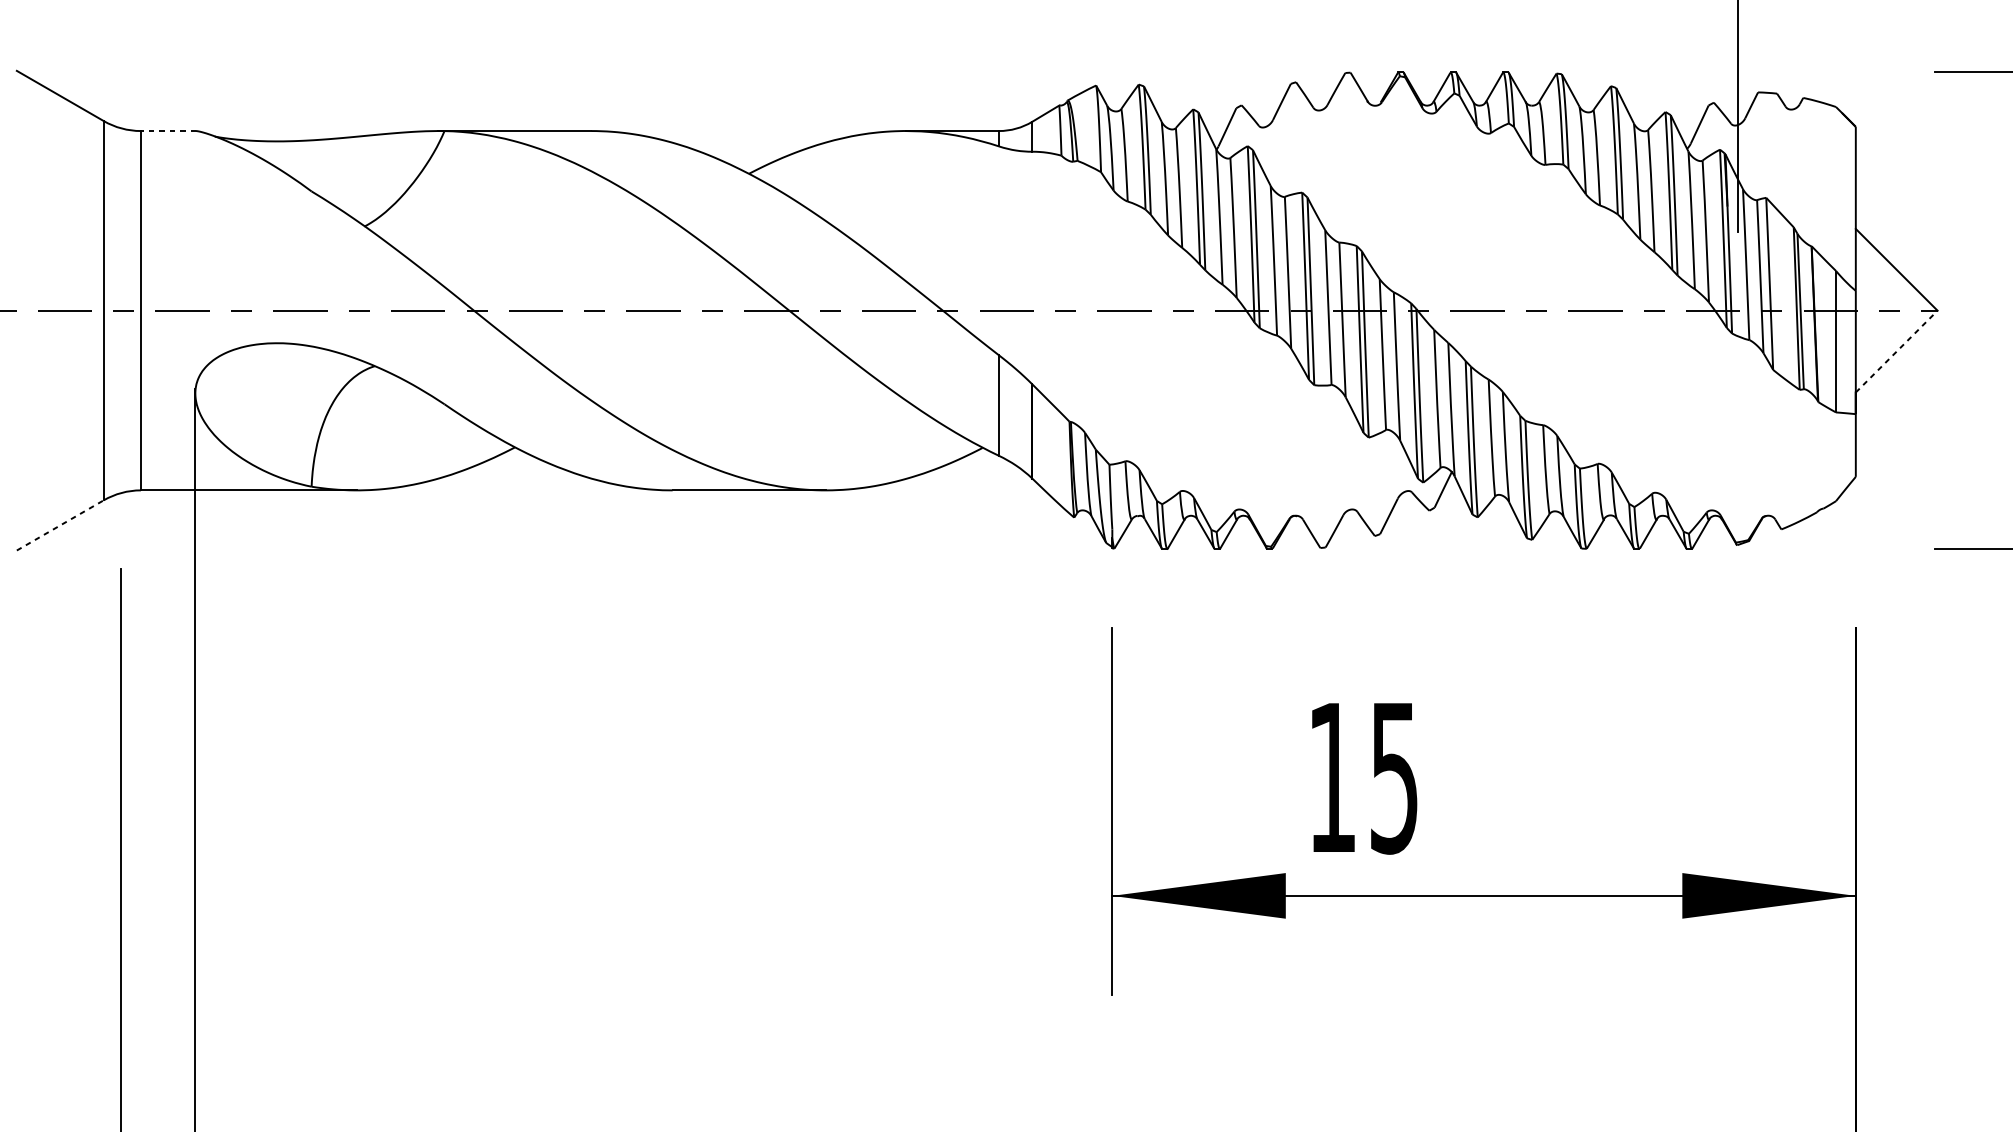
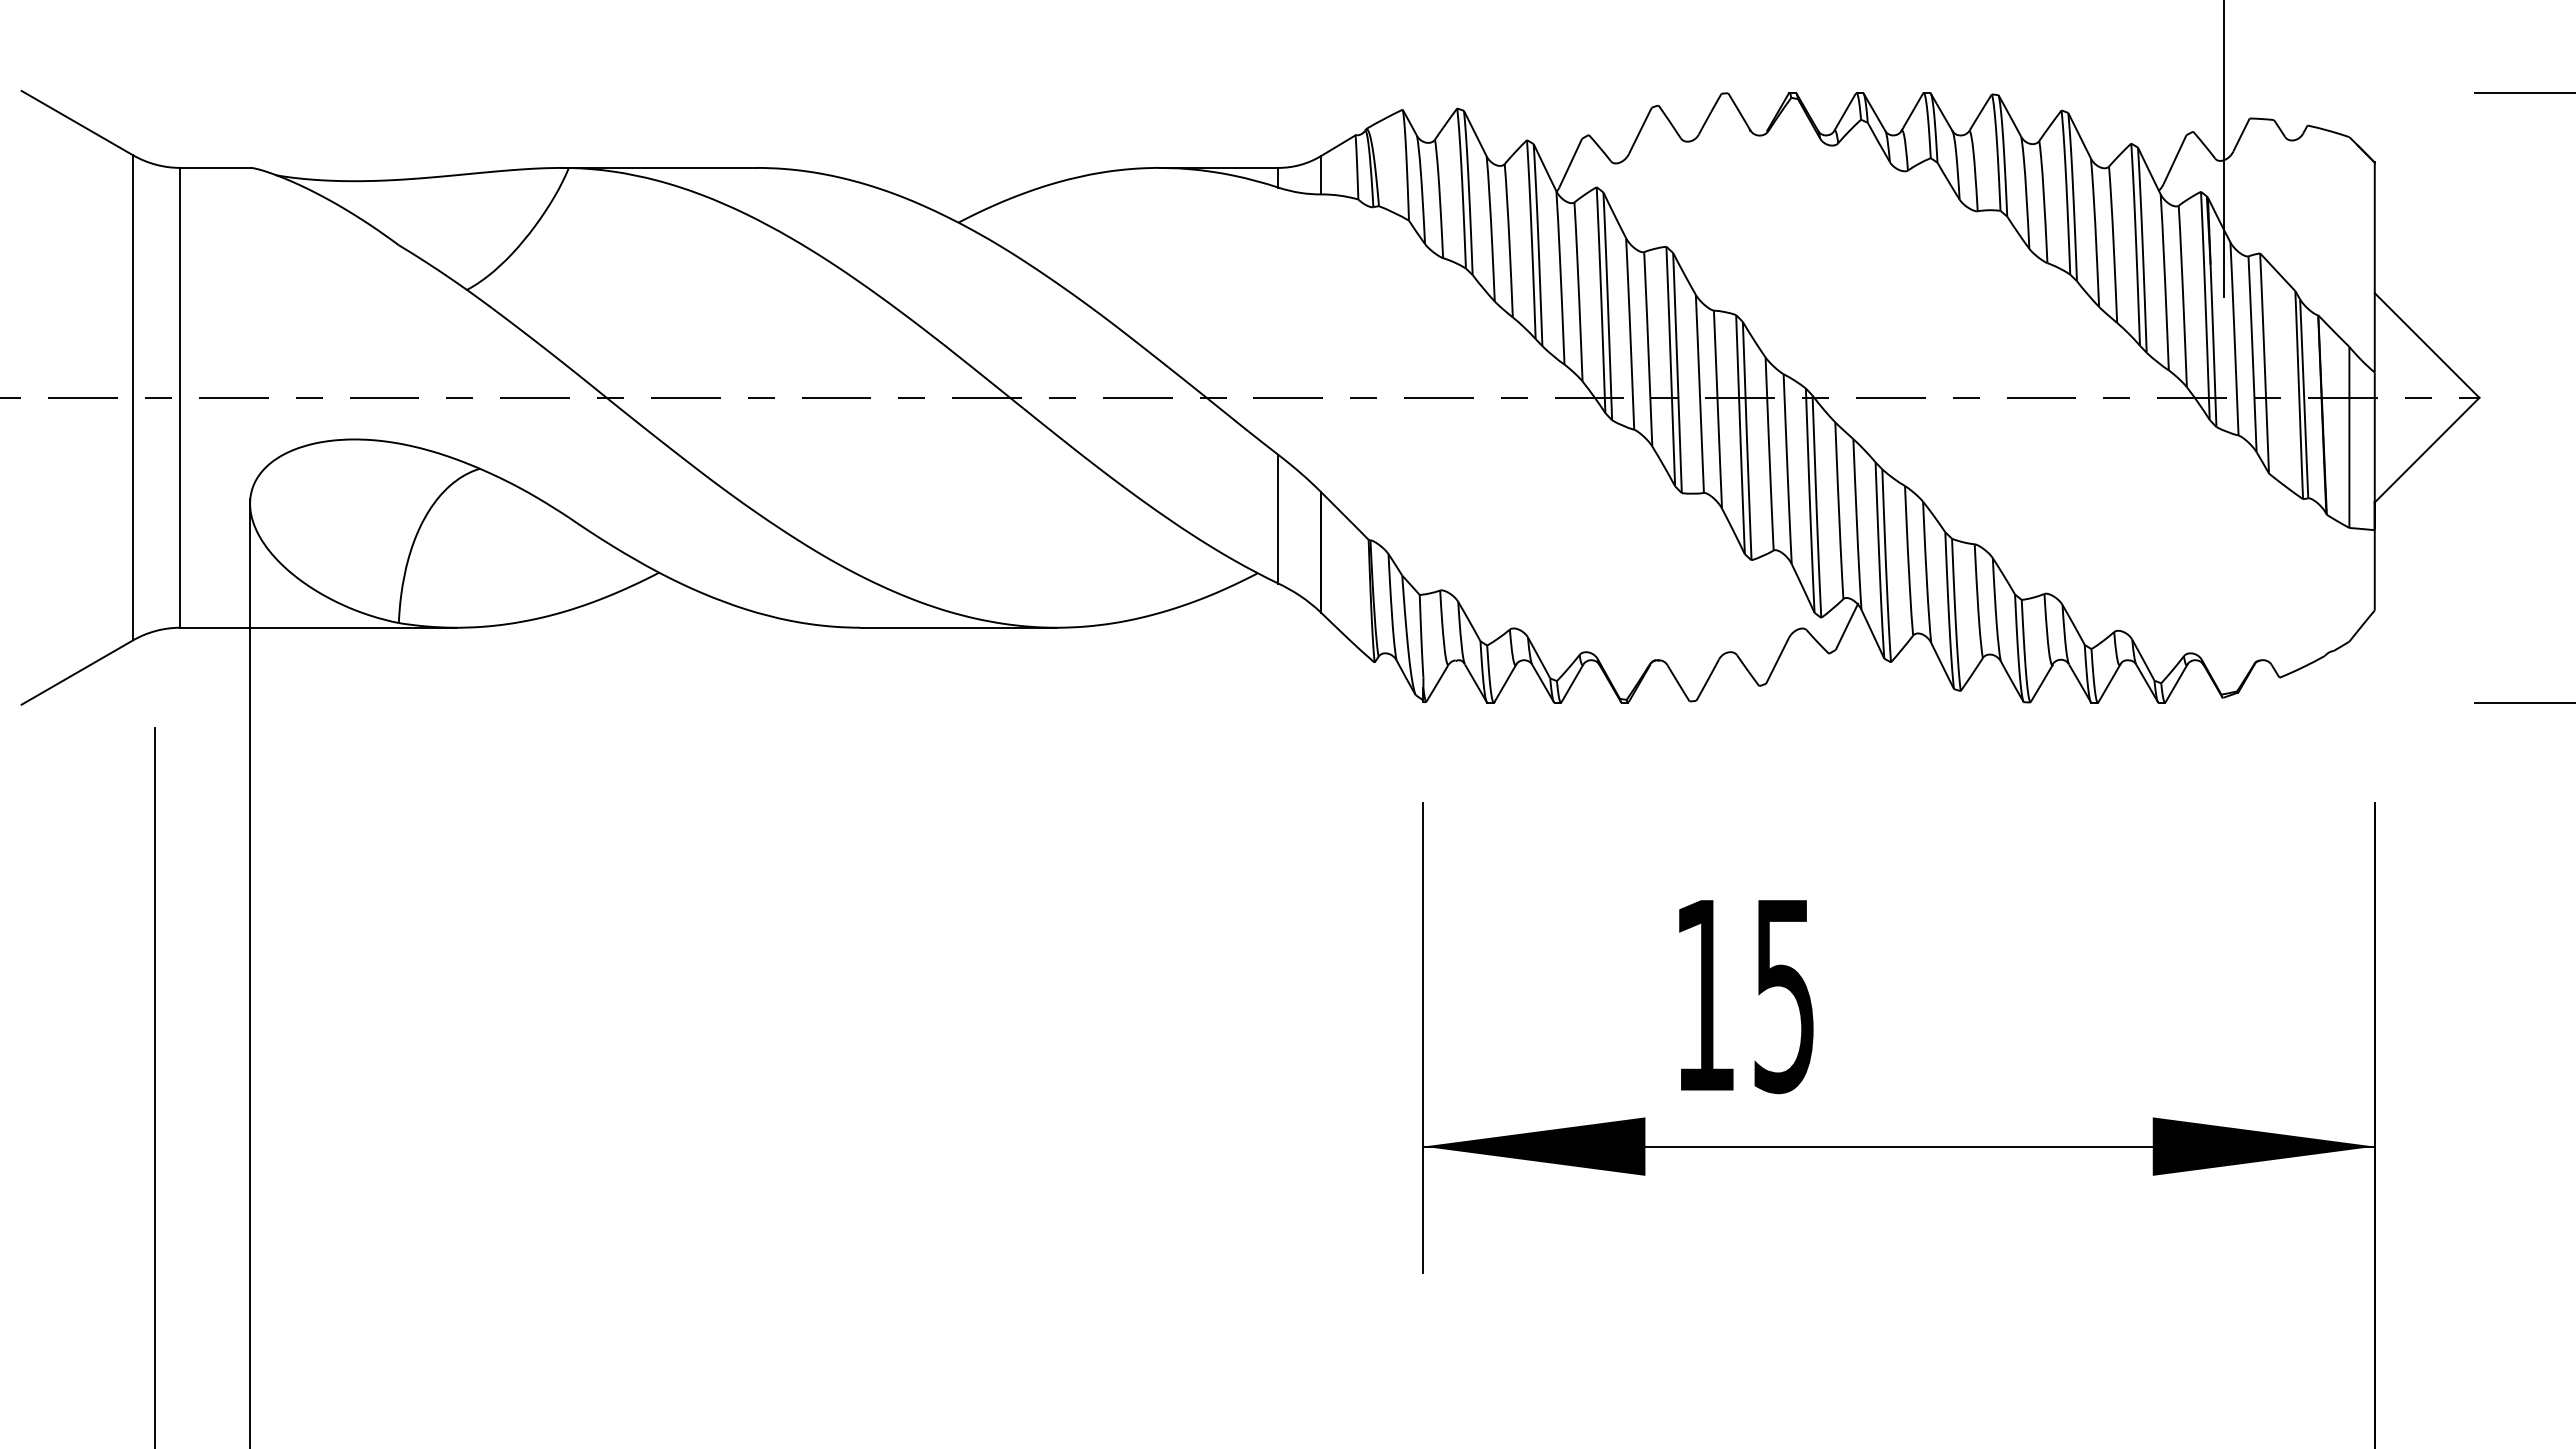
line: (168, 130) -> (215, 167), dashed -> solid
line: (1897, 351) -> (2427, 450), dashed -> solid
line: (60, 525) -> (77, 672), dashed -> solid

